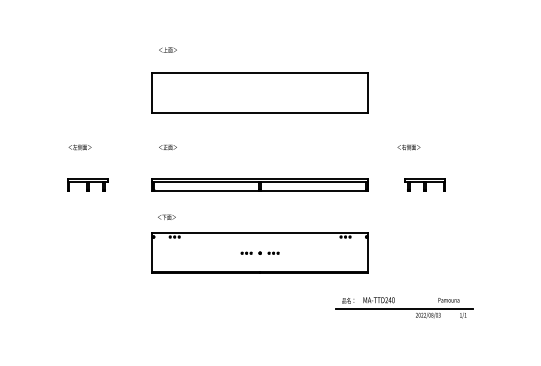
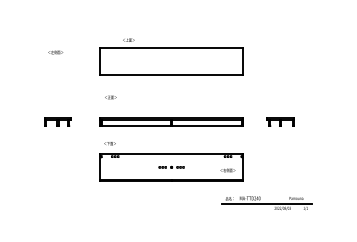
text: (167, 49) -> (128, 39), moved
text: (79, 147) -> (55, 52), moved
text: (408, 147) -> (227, 170), moved

